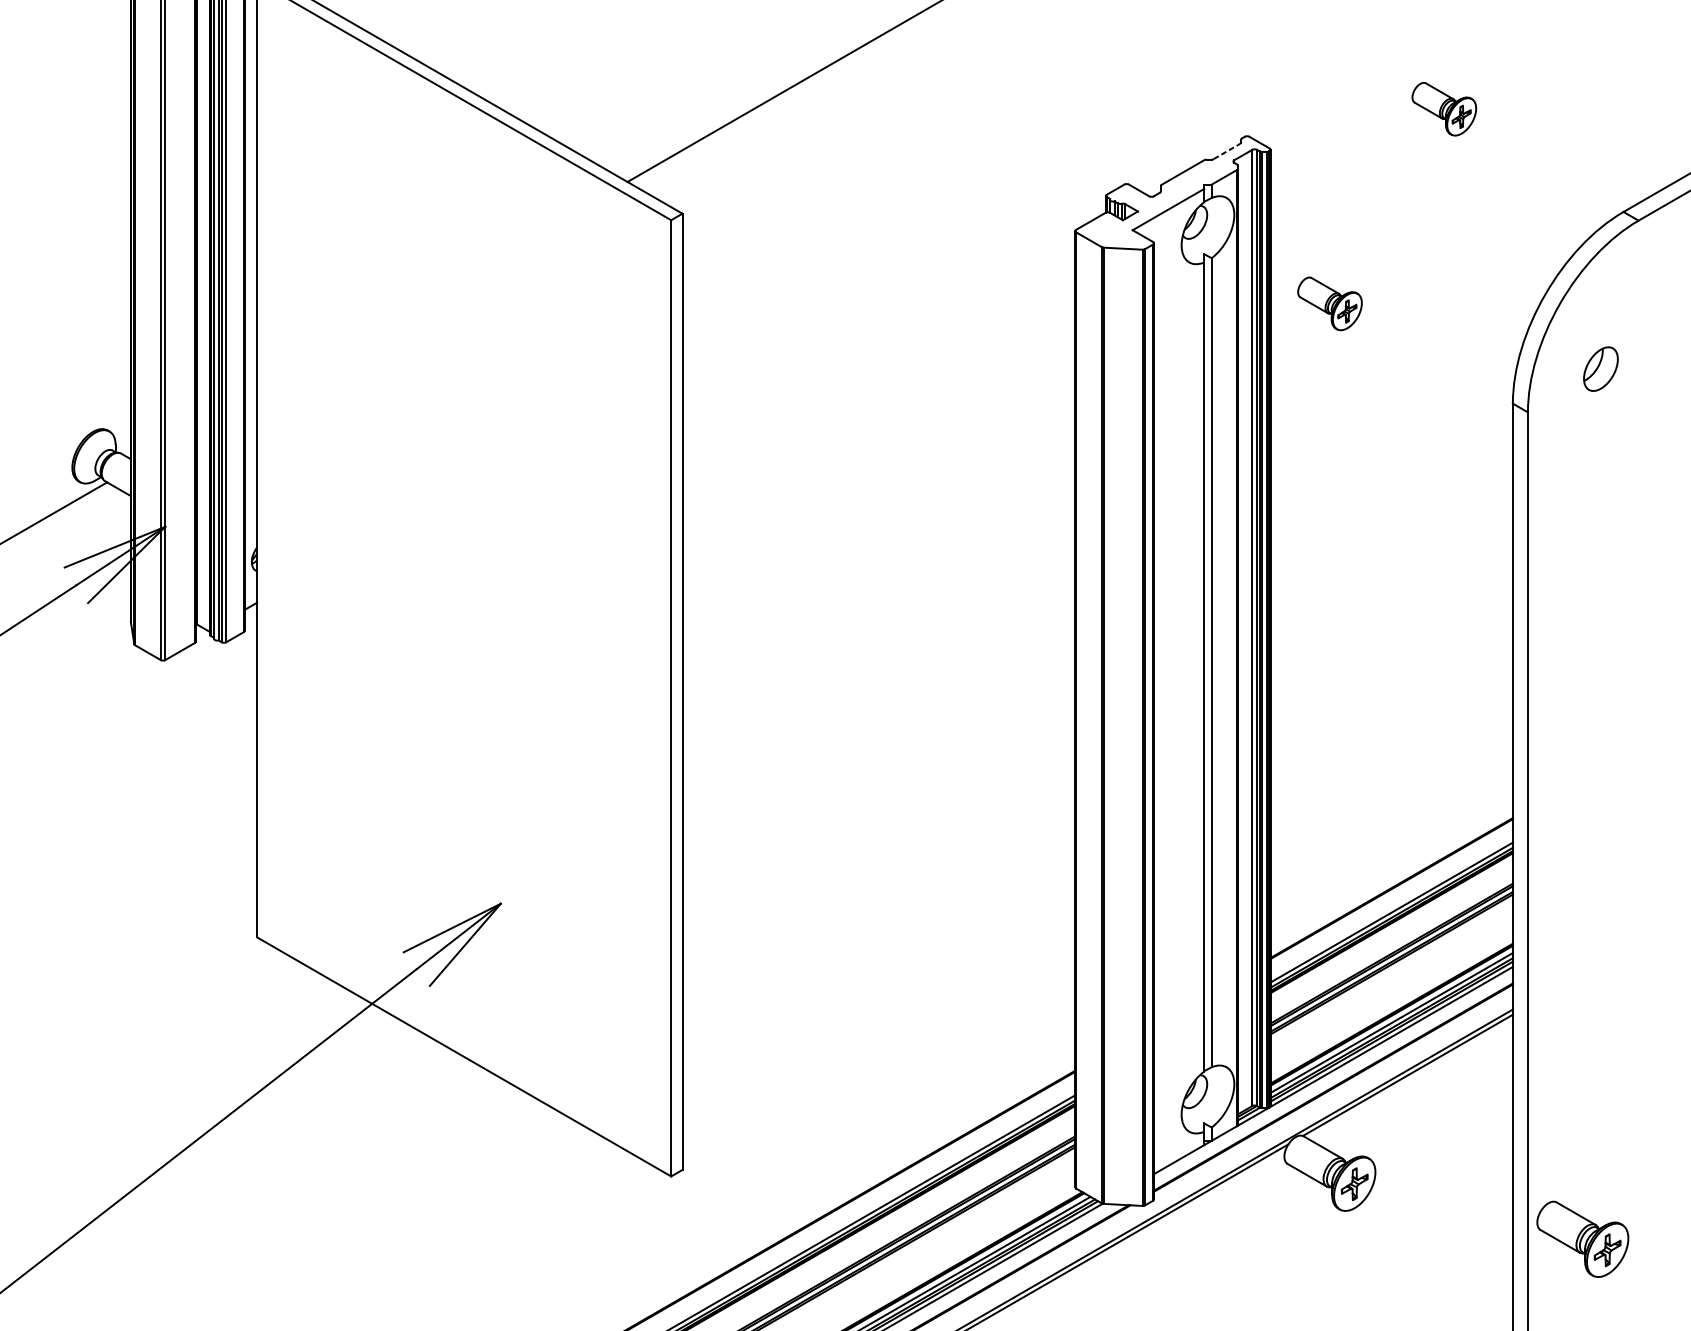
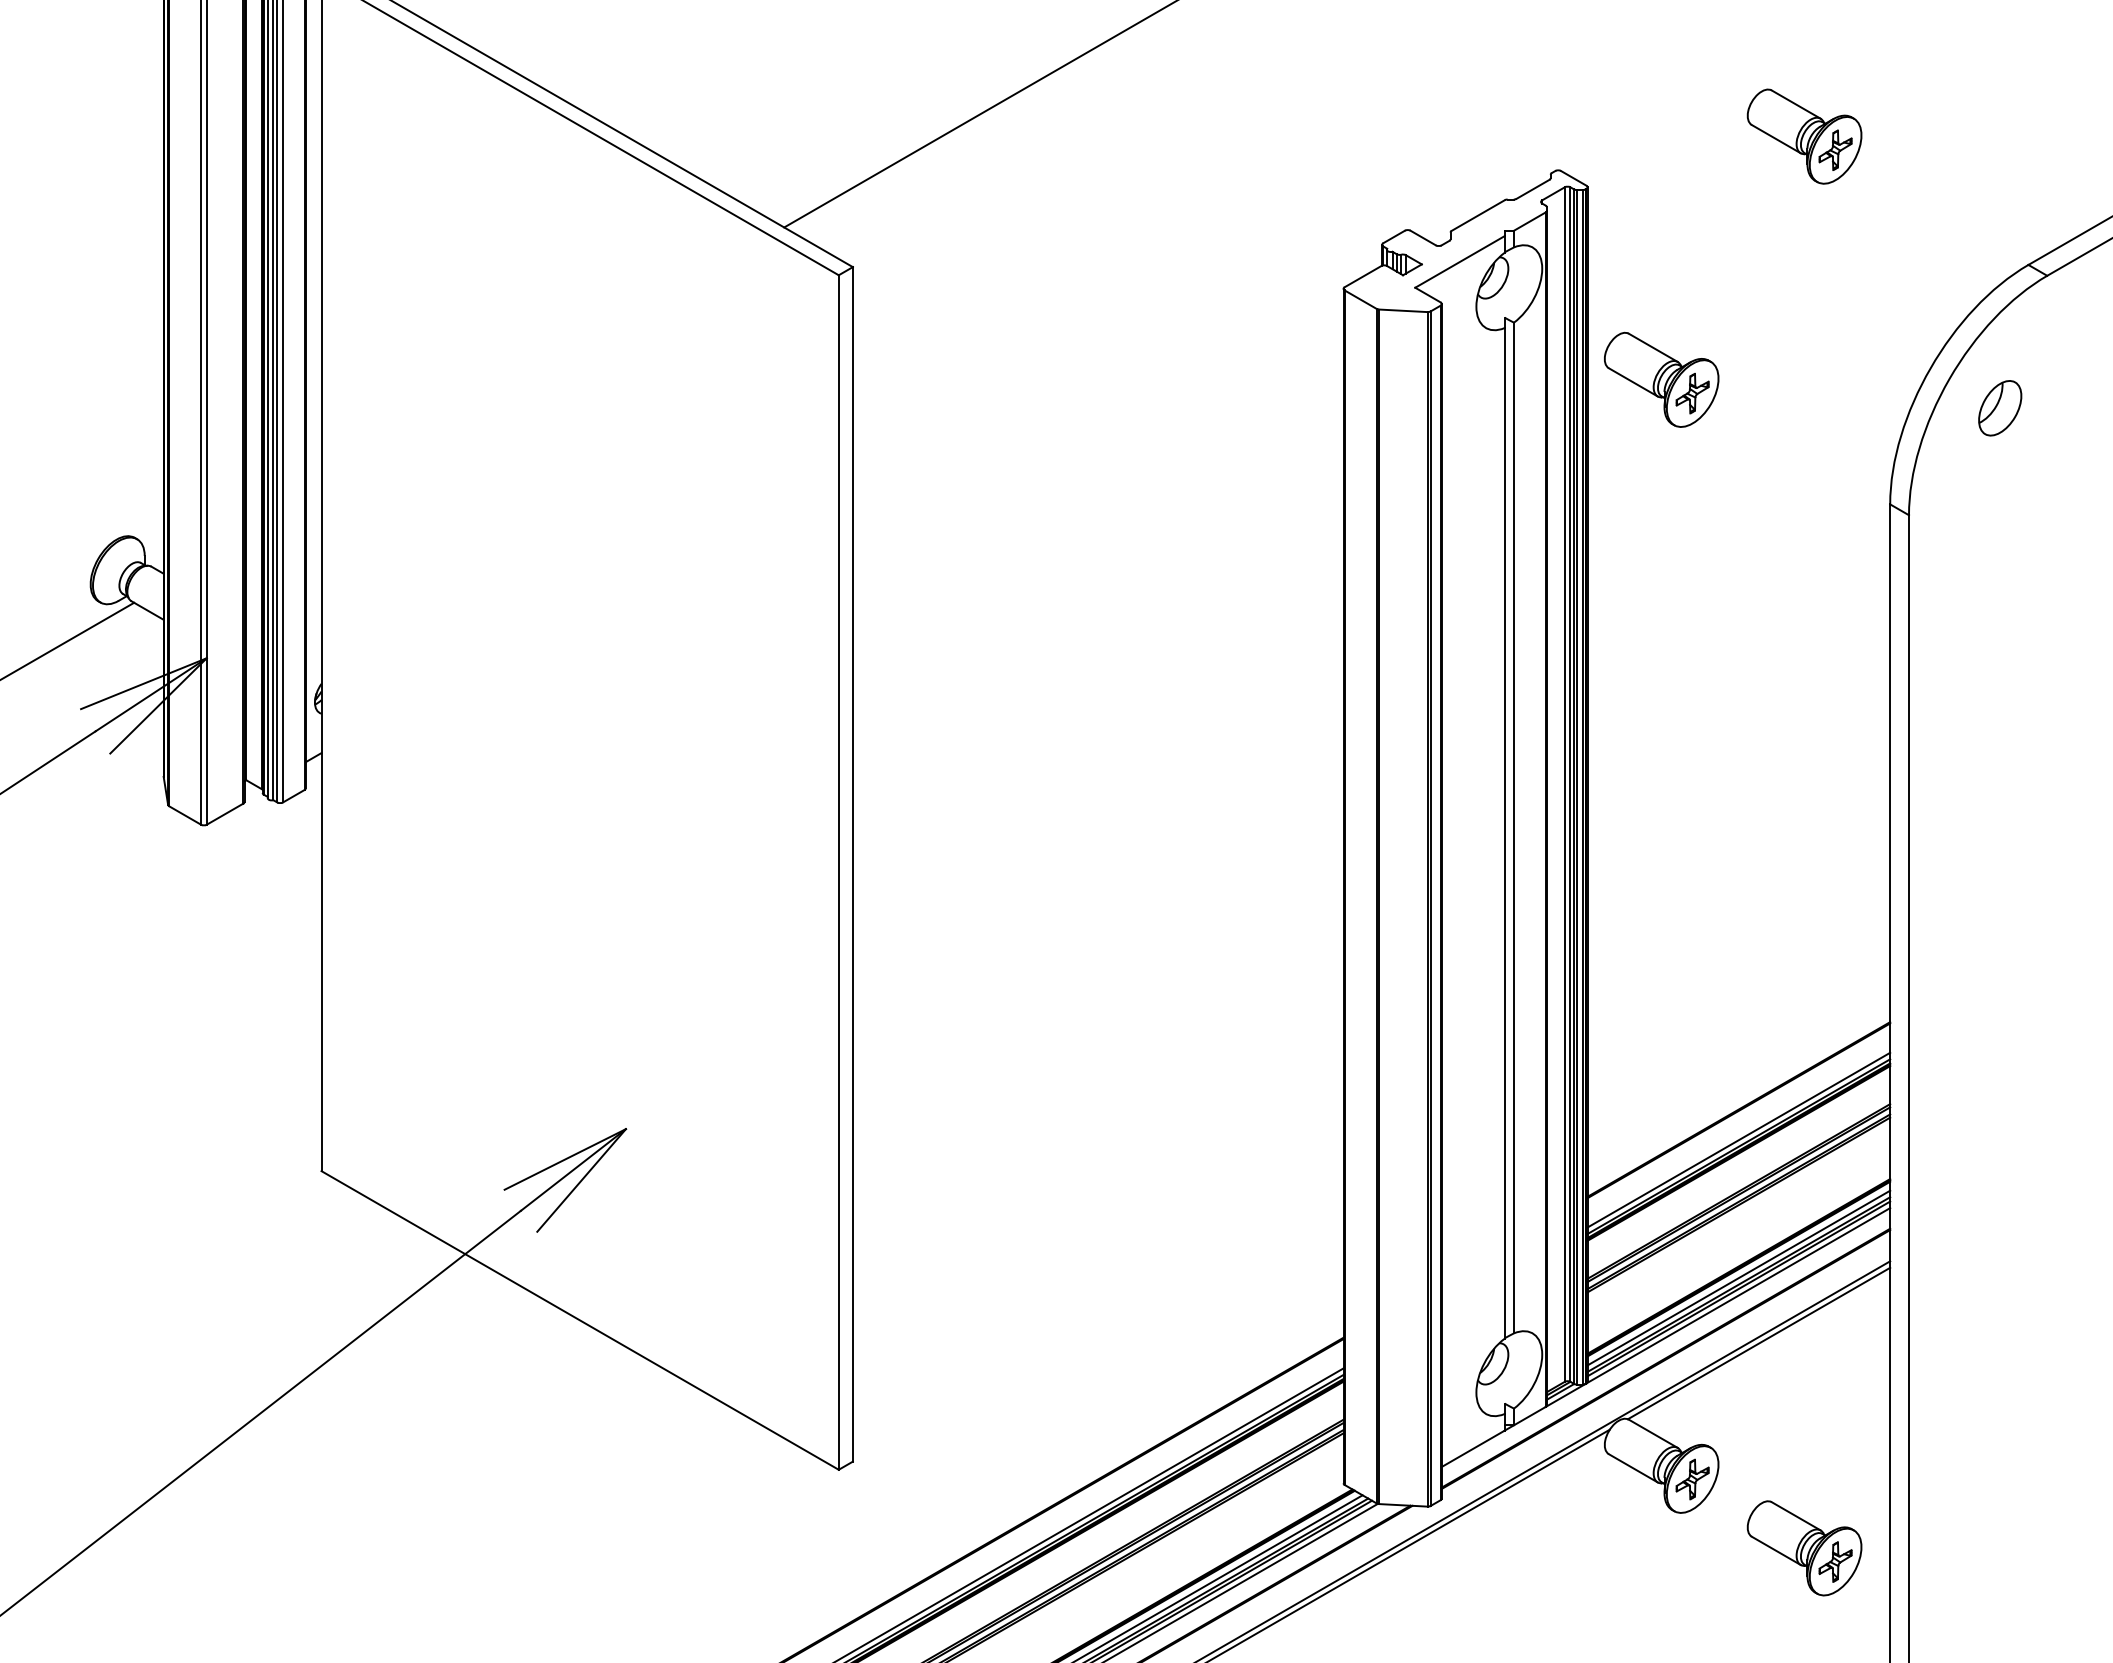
part: (1444, 109) -> (1804, 136), size x1.43
line: (1227, 151) -> (1533, 189), dashed -> solid
part: (1329, 303) -> (1661, 379), size x1.43
part: (1601, 369) -> (2000, 408), moved
part: (1582, 1239) -> (1804, 1548), moved

